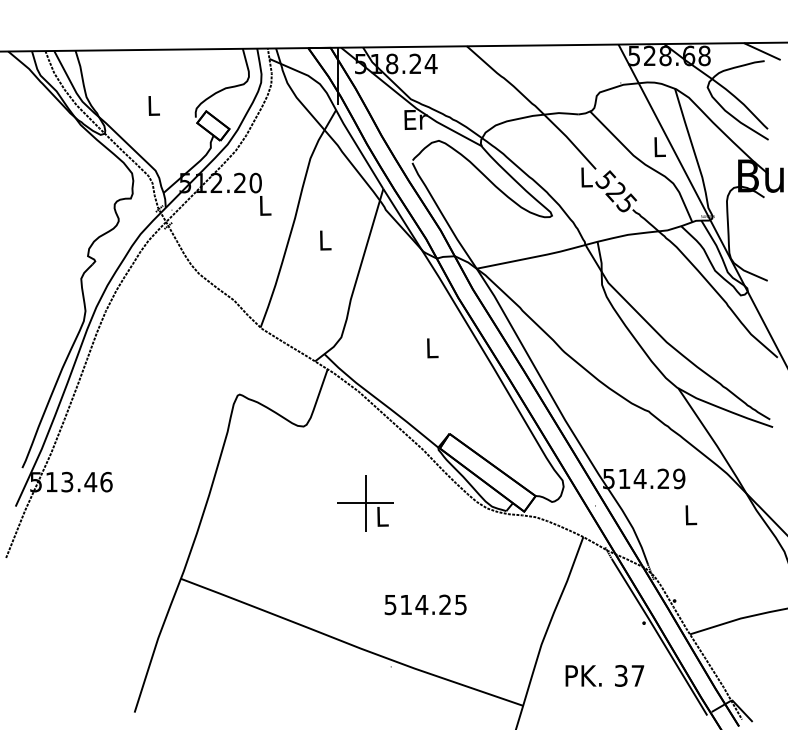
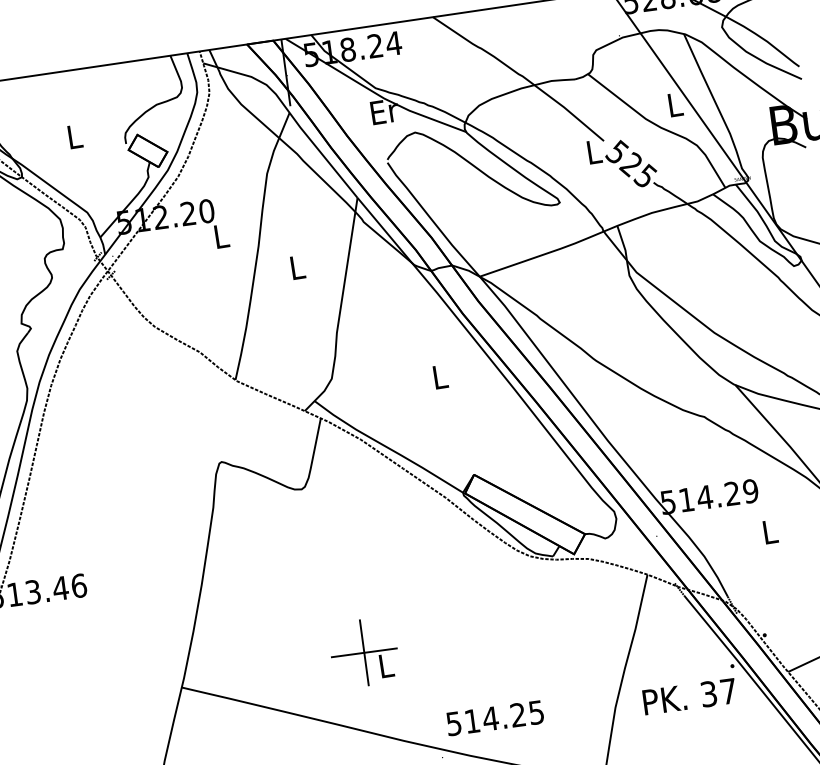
part: (365, 503) -> (364, 652), moved
text: (425, 604) -> (494, 717), moved
text: (604, 675) -> (689, 696), moved

